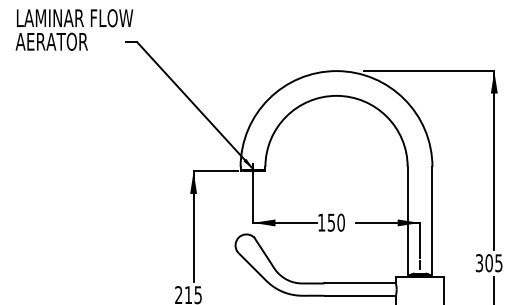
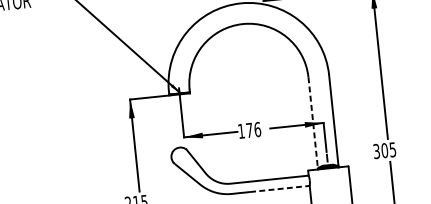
text: (335, 222) -> (252, 129), 150 -> 176
line: (407, 222) -> (313, 123), solid -> dashed
line: (360, 295) -> (280, 188), solid -> dashed

